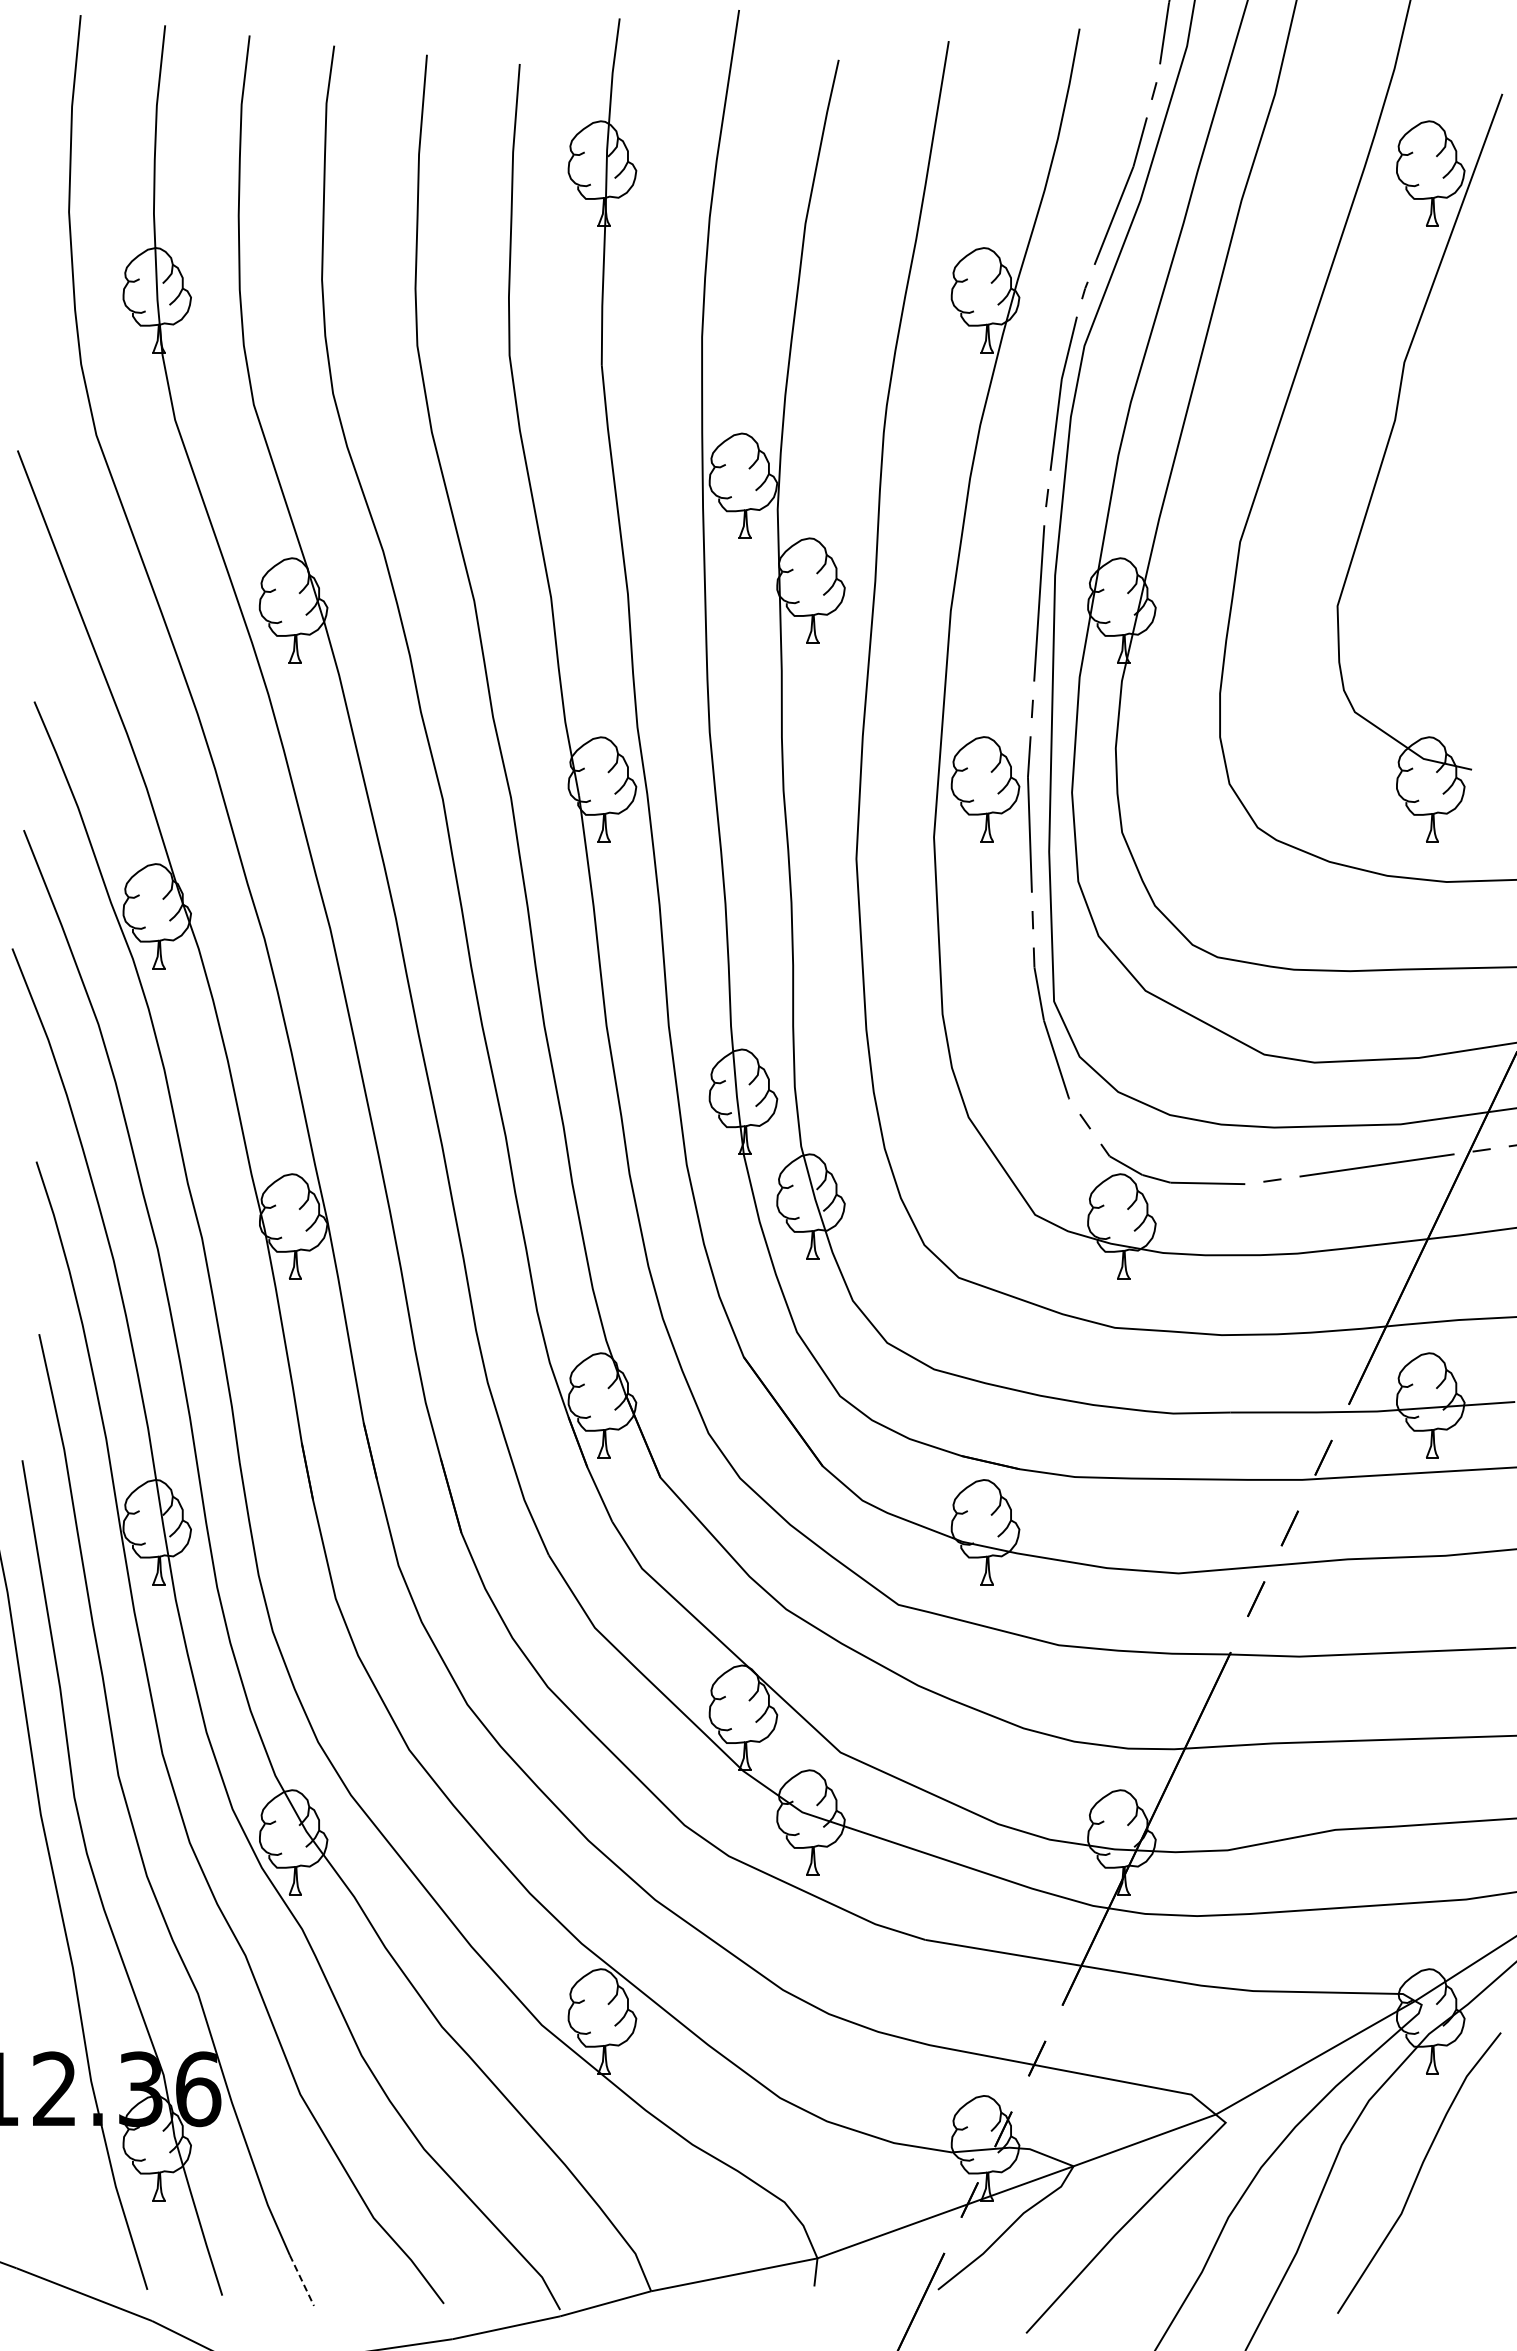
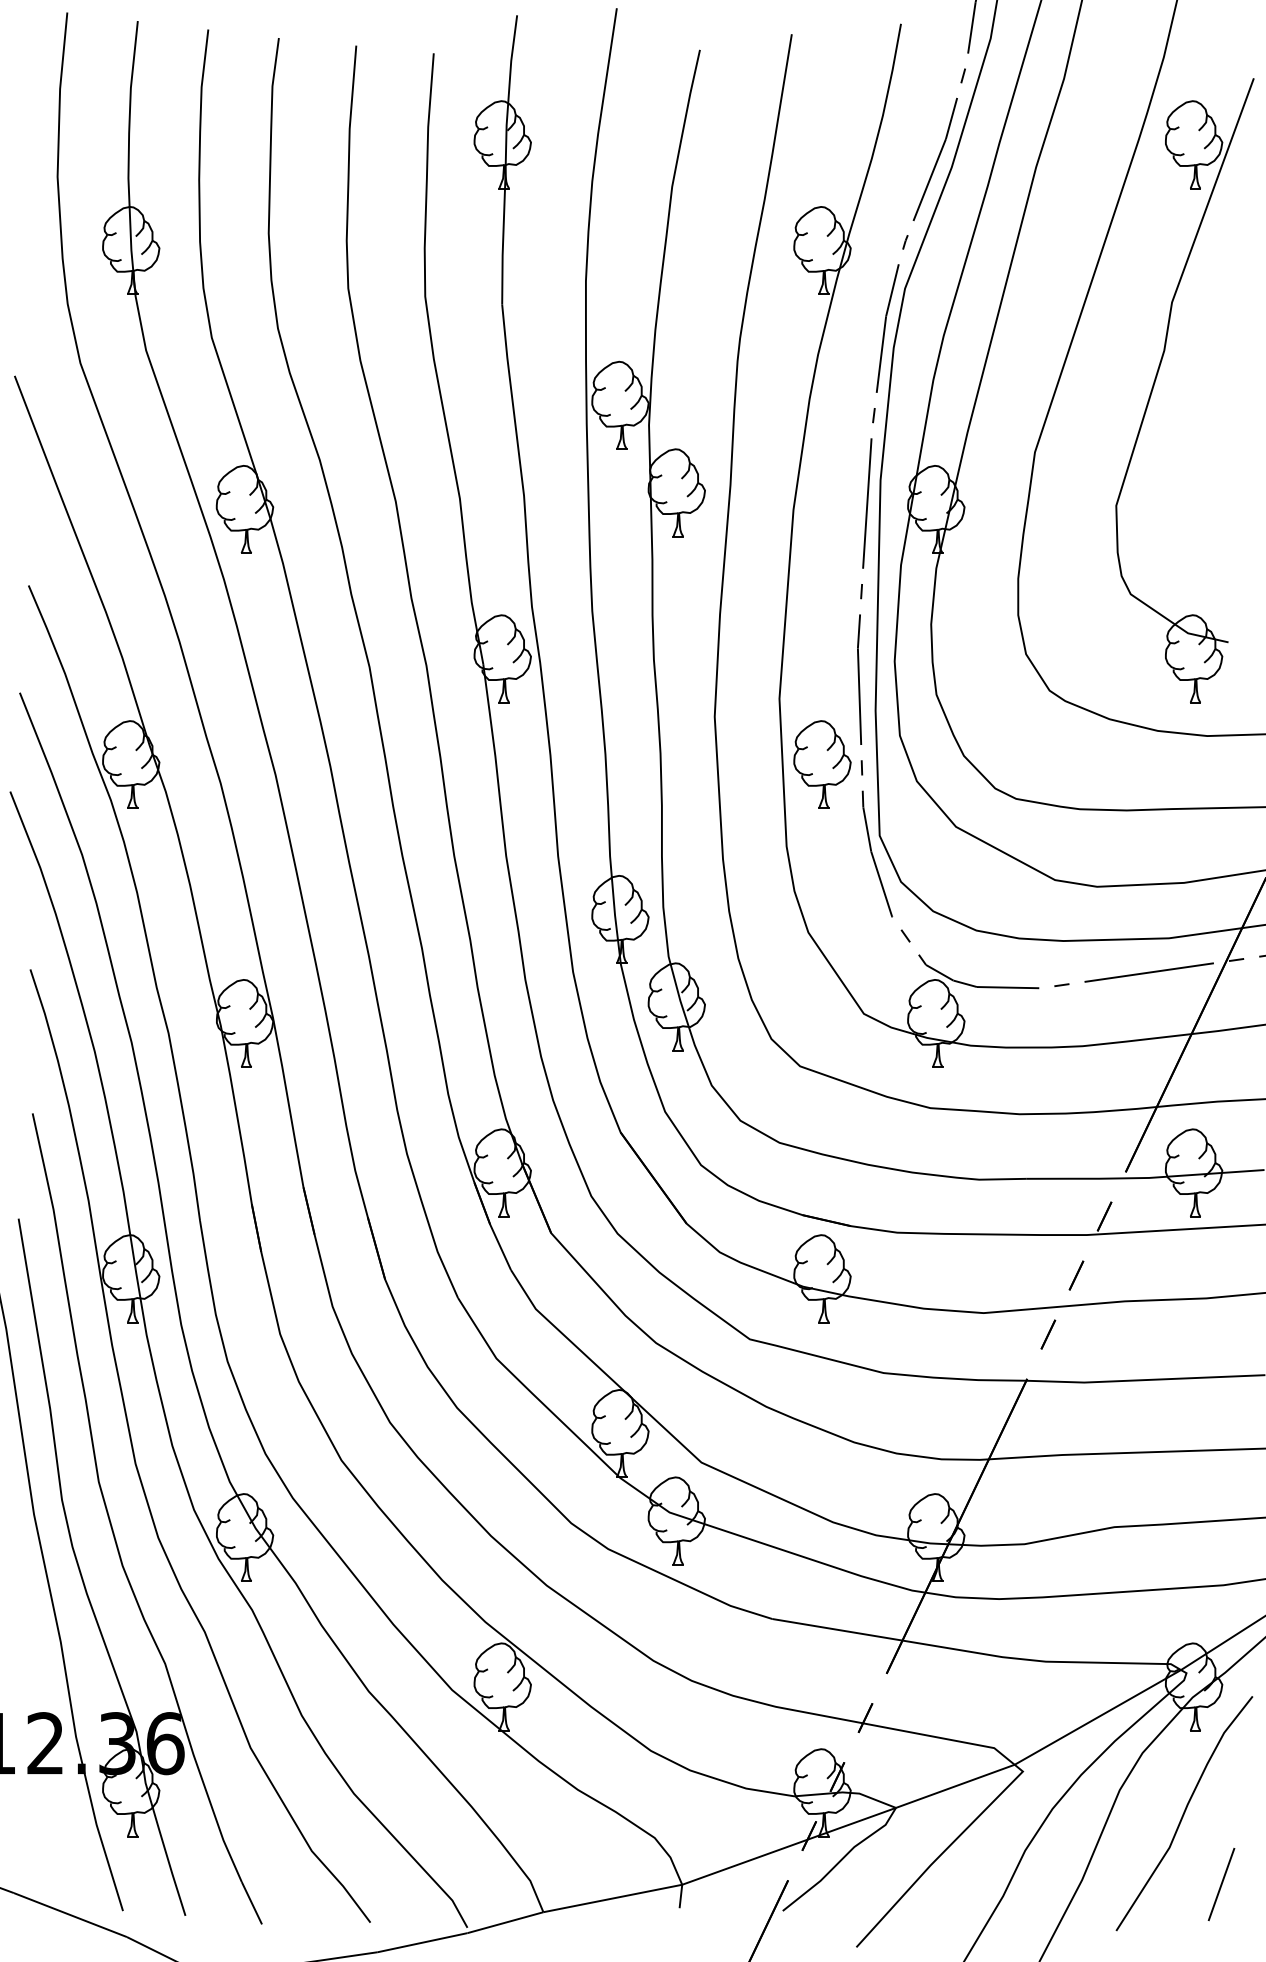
part: (985, 789) -> (822, 764), moved
line: (1463, 2257) -> (1221, 1884), added
line: (302, 2280) -> (252, 1903), dashed -> solid

